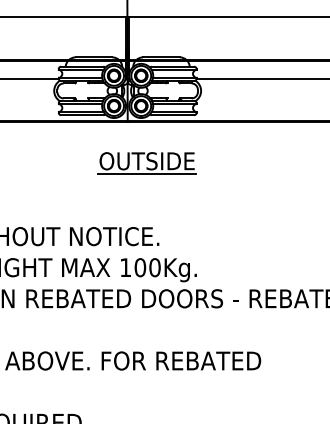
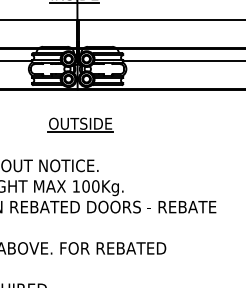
part: (147, 162) -> (80, 124), moved

